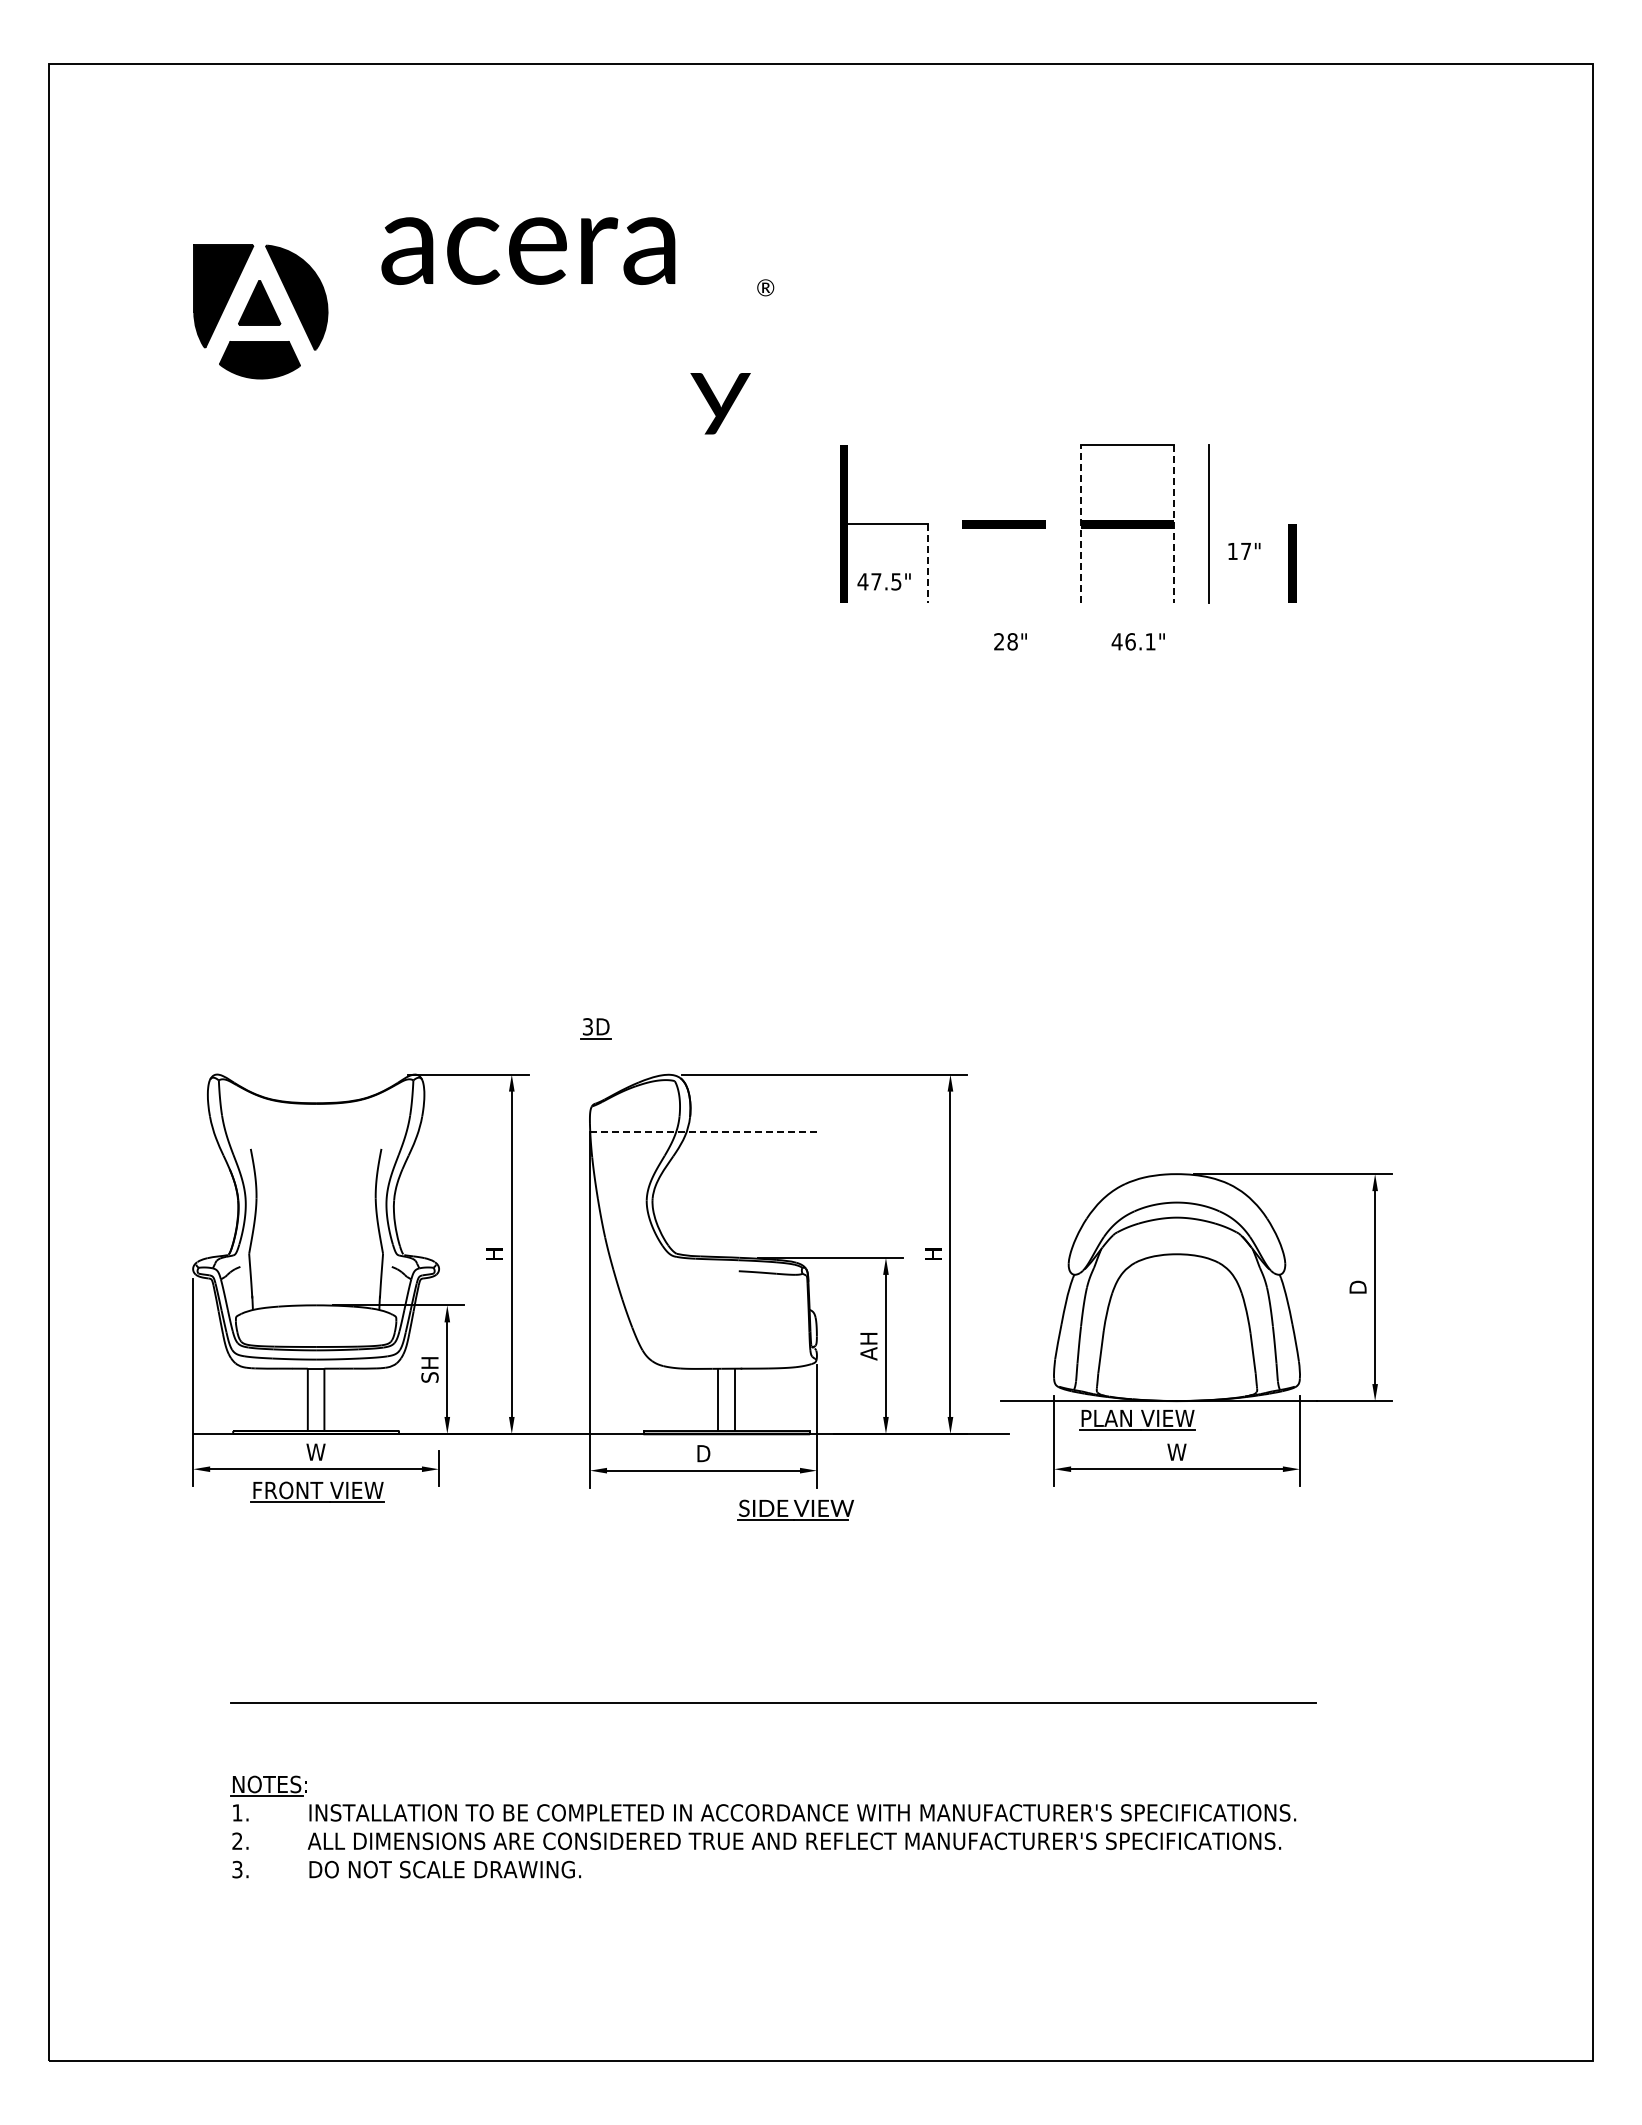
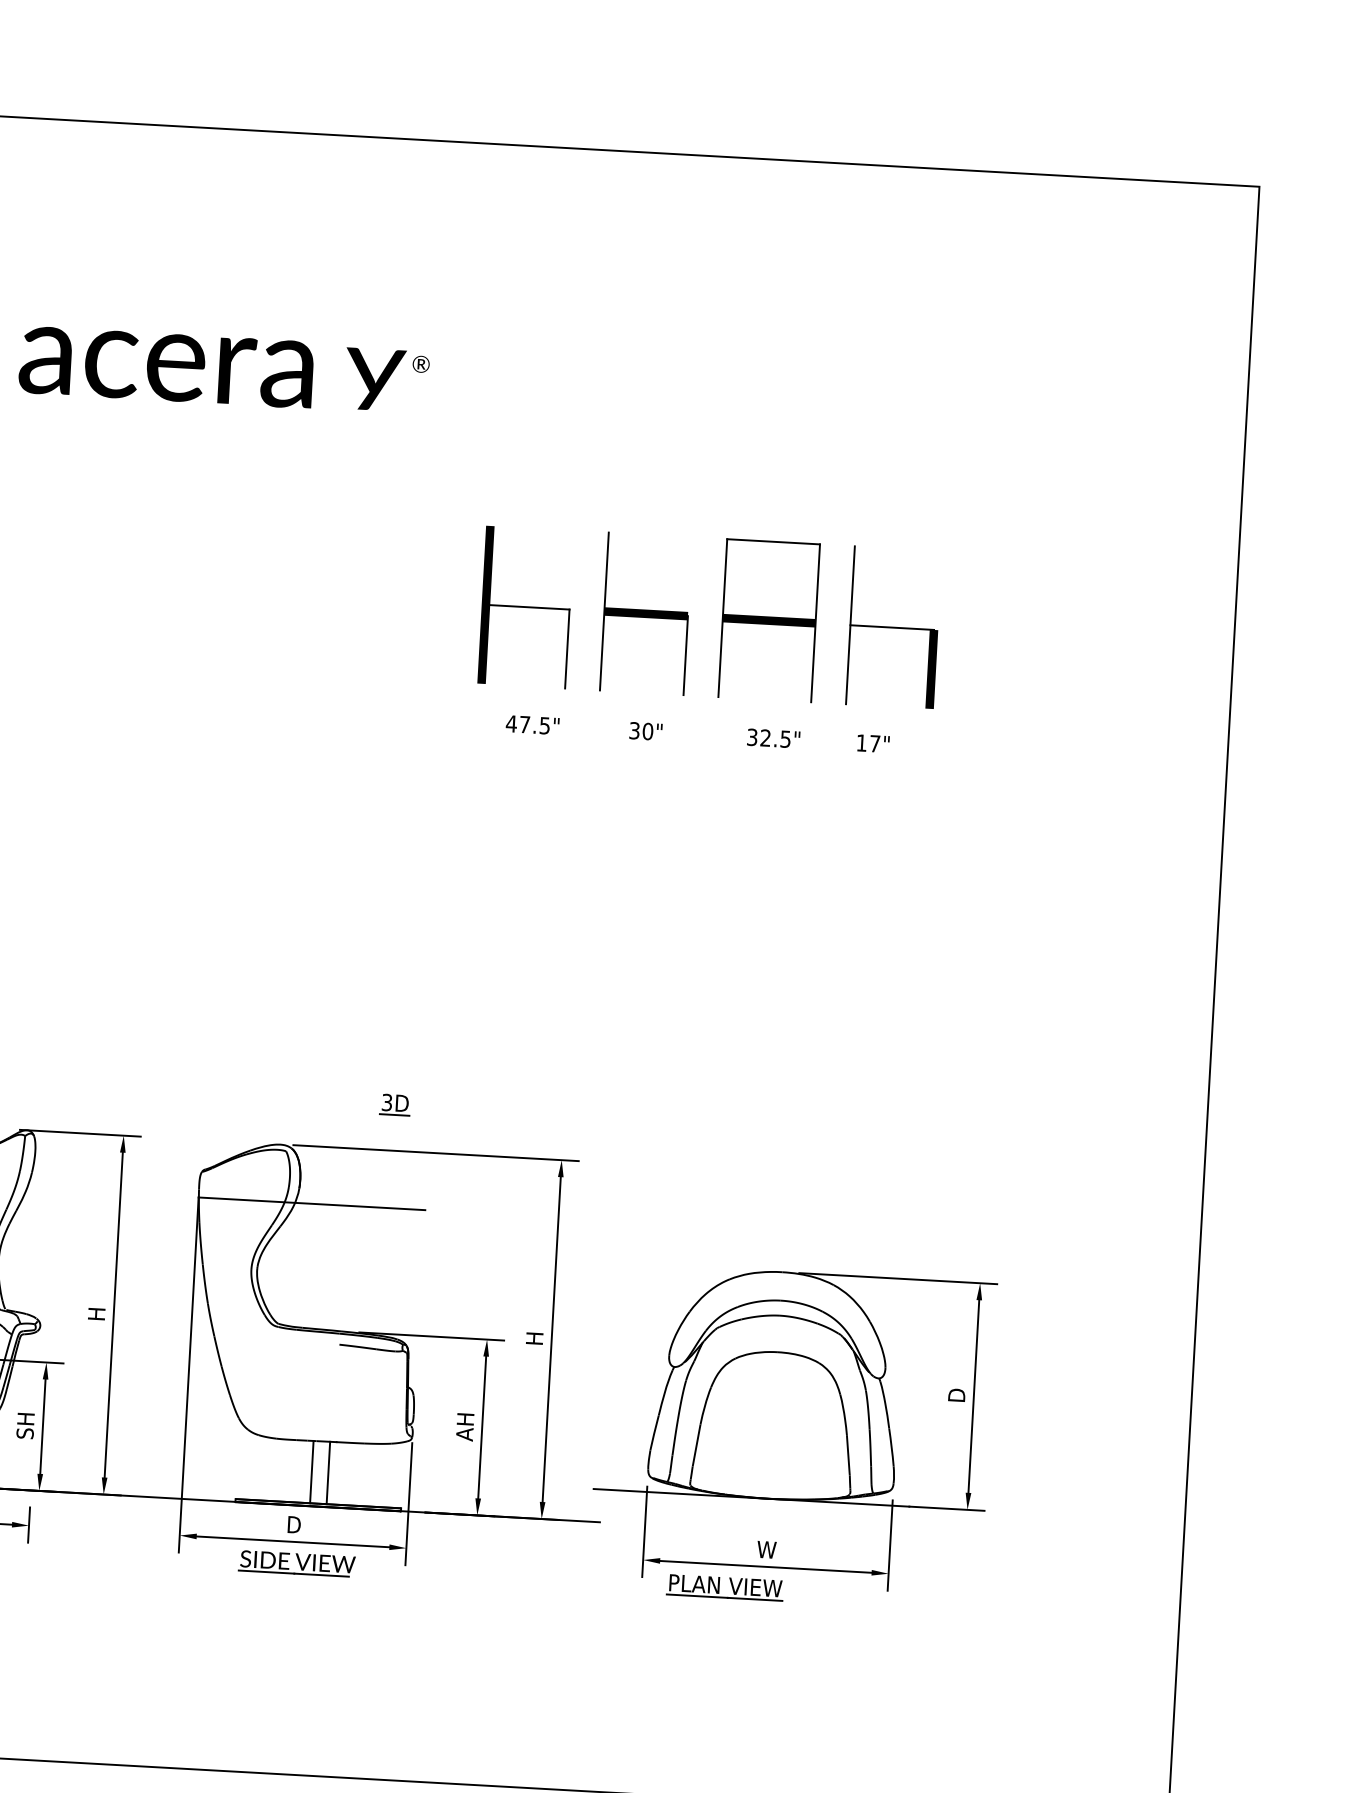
text: (528, 250) -> (166, 366), moved
text: (720, 403) -> (375, 379), moved
line: (1081, 523) -> (723, 617), dashed -> solid
line: (962, 524) -> (604, 611), added
line: (1173, 524) -> (815, 623), dashed -> solid
line: (1250, 524) -> (892, 627), added
text: (1244, 551) -> (873, 743), moved
line: (927, 563) -> (567, 648), dashed -> solid
line: (1046, 563) -> (686, 655), added
text: (883, 581) -> (532, 724), moved
text: (1005, 641) -> (640, 730), 28" -> 30"
text: (1133, 641) -> (768, 737), 46.1" -> 32.5"
part: (595, 1028) -> (394, 1104), moved
line: (704, 1132) -> (312, 1204), dashed -> solid
part: (1137, 1420) -> (725, 1587), moved
part: (795, 1509) -> (296, 1562), moved

